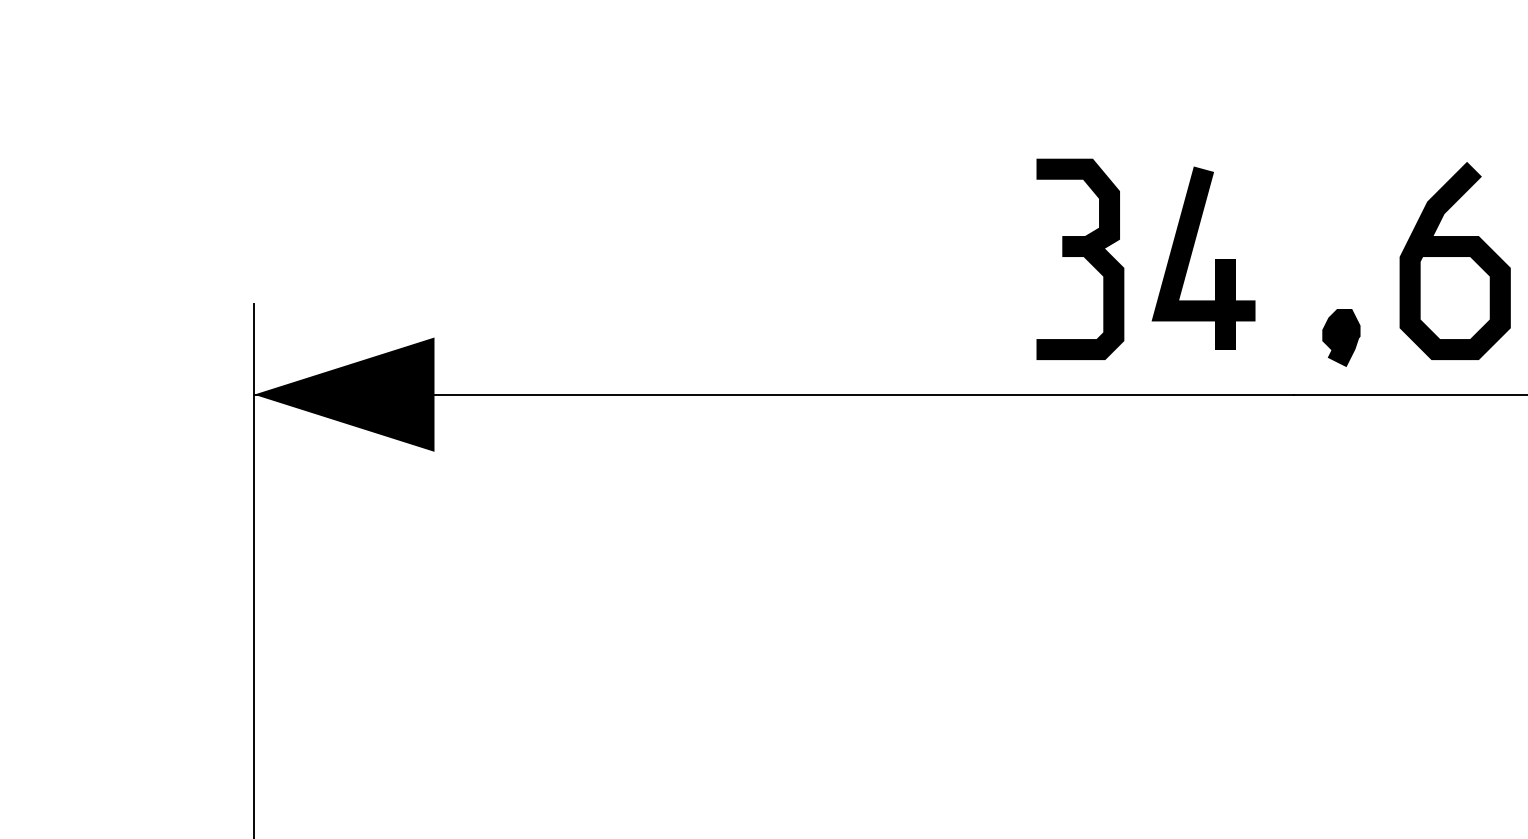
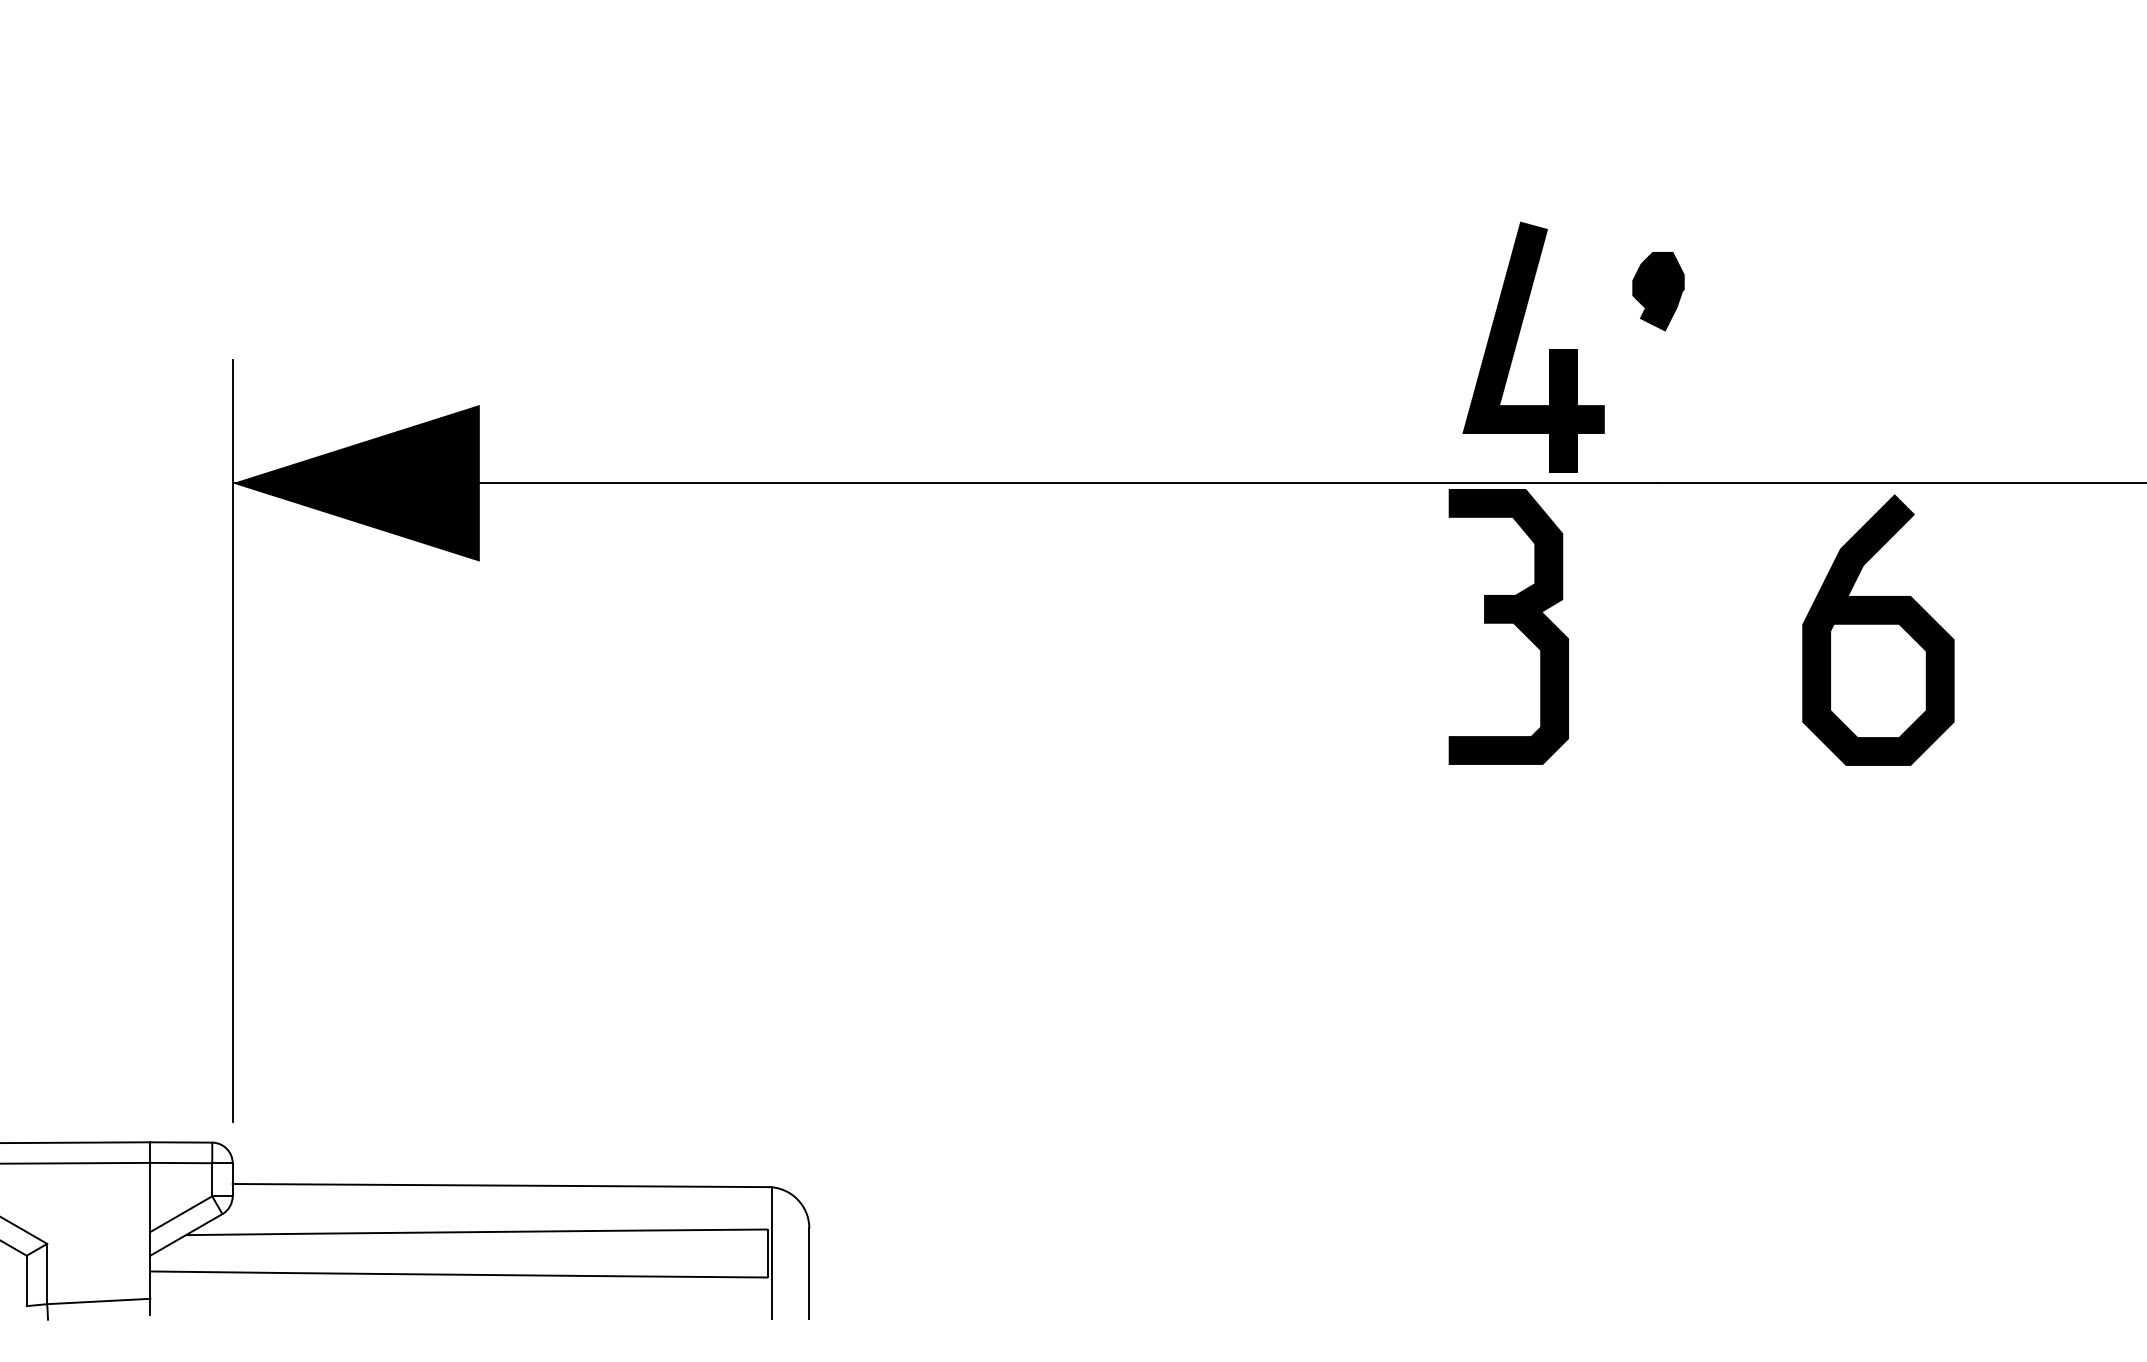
curve: (1455, 256) -> (1878, 624), moved
part: (1080, 259) -> (1508, 626), moved
part: (1215, 259) -> (1549, 349), moved
part: (1341, 337) -> (1658, 291), moved

